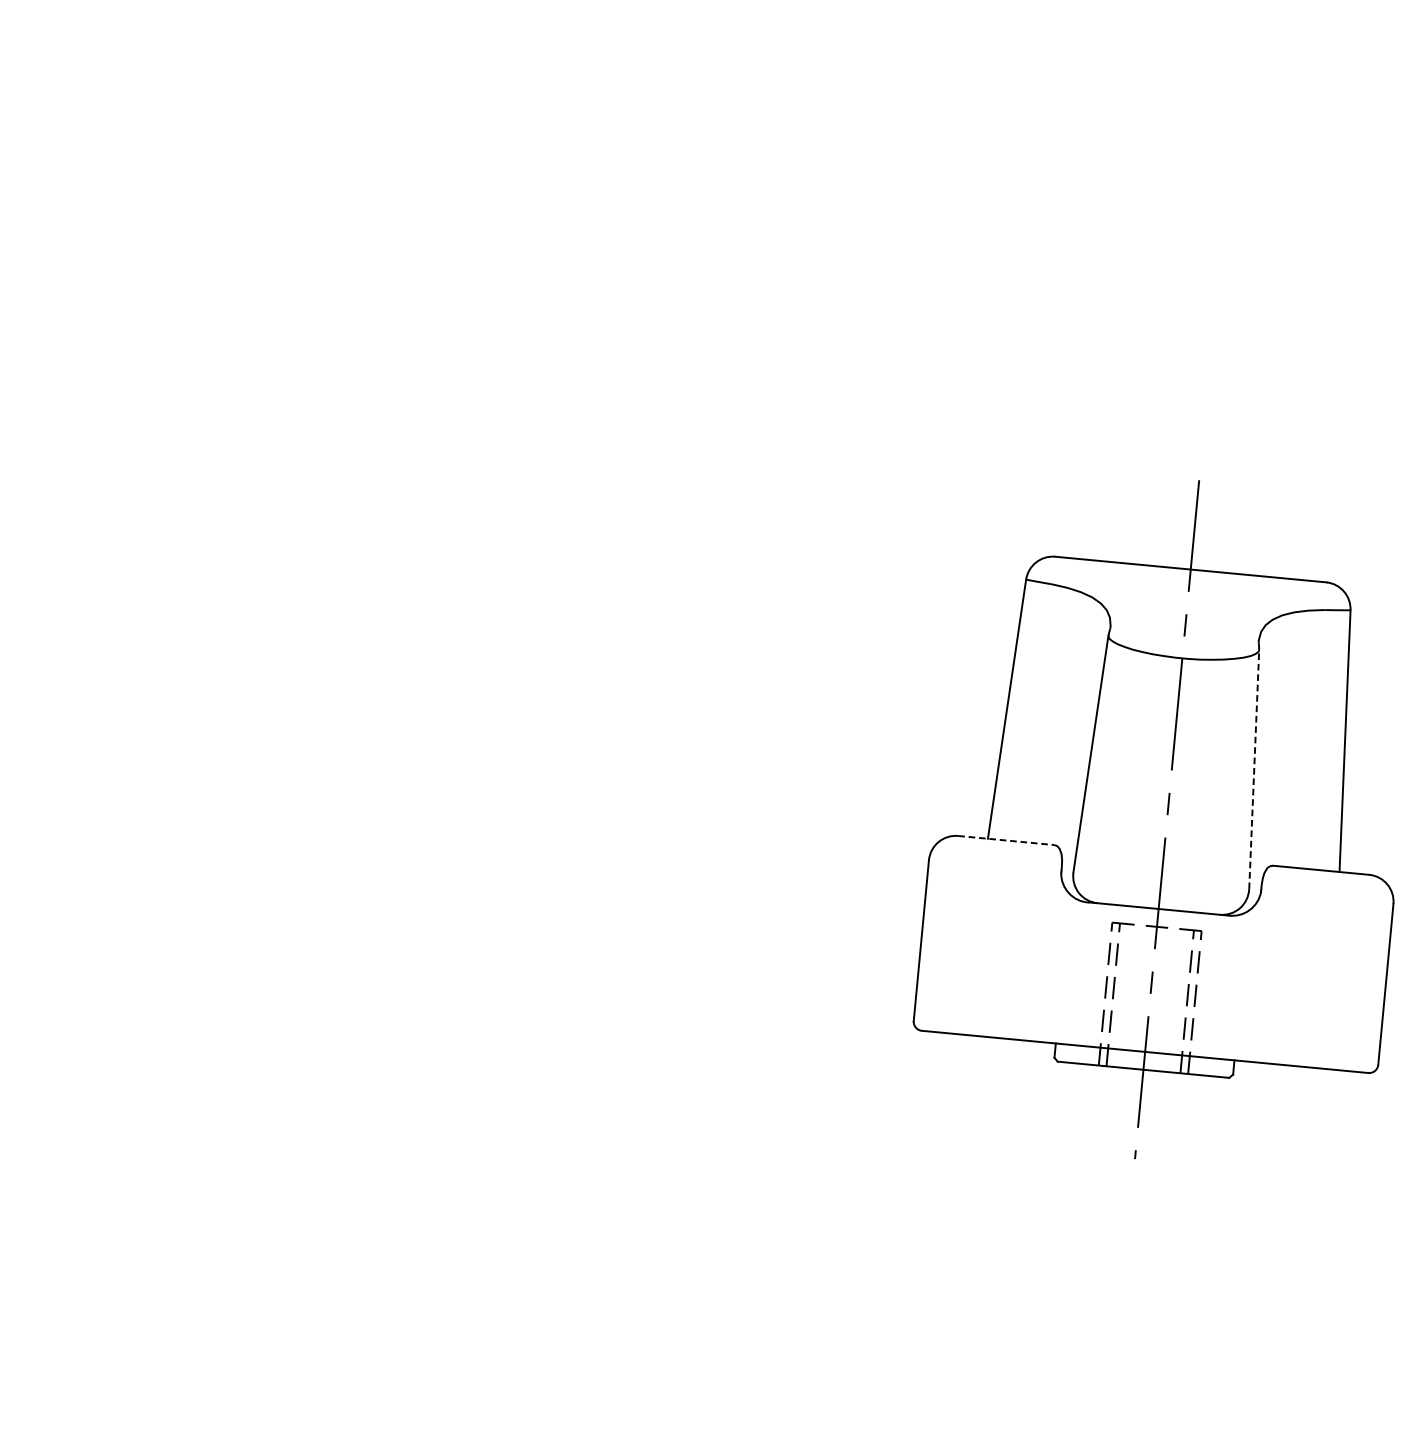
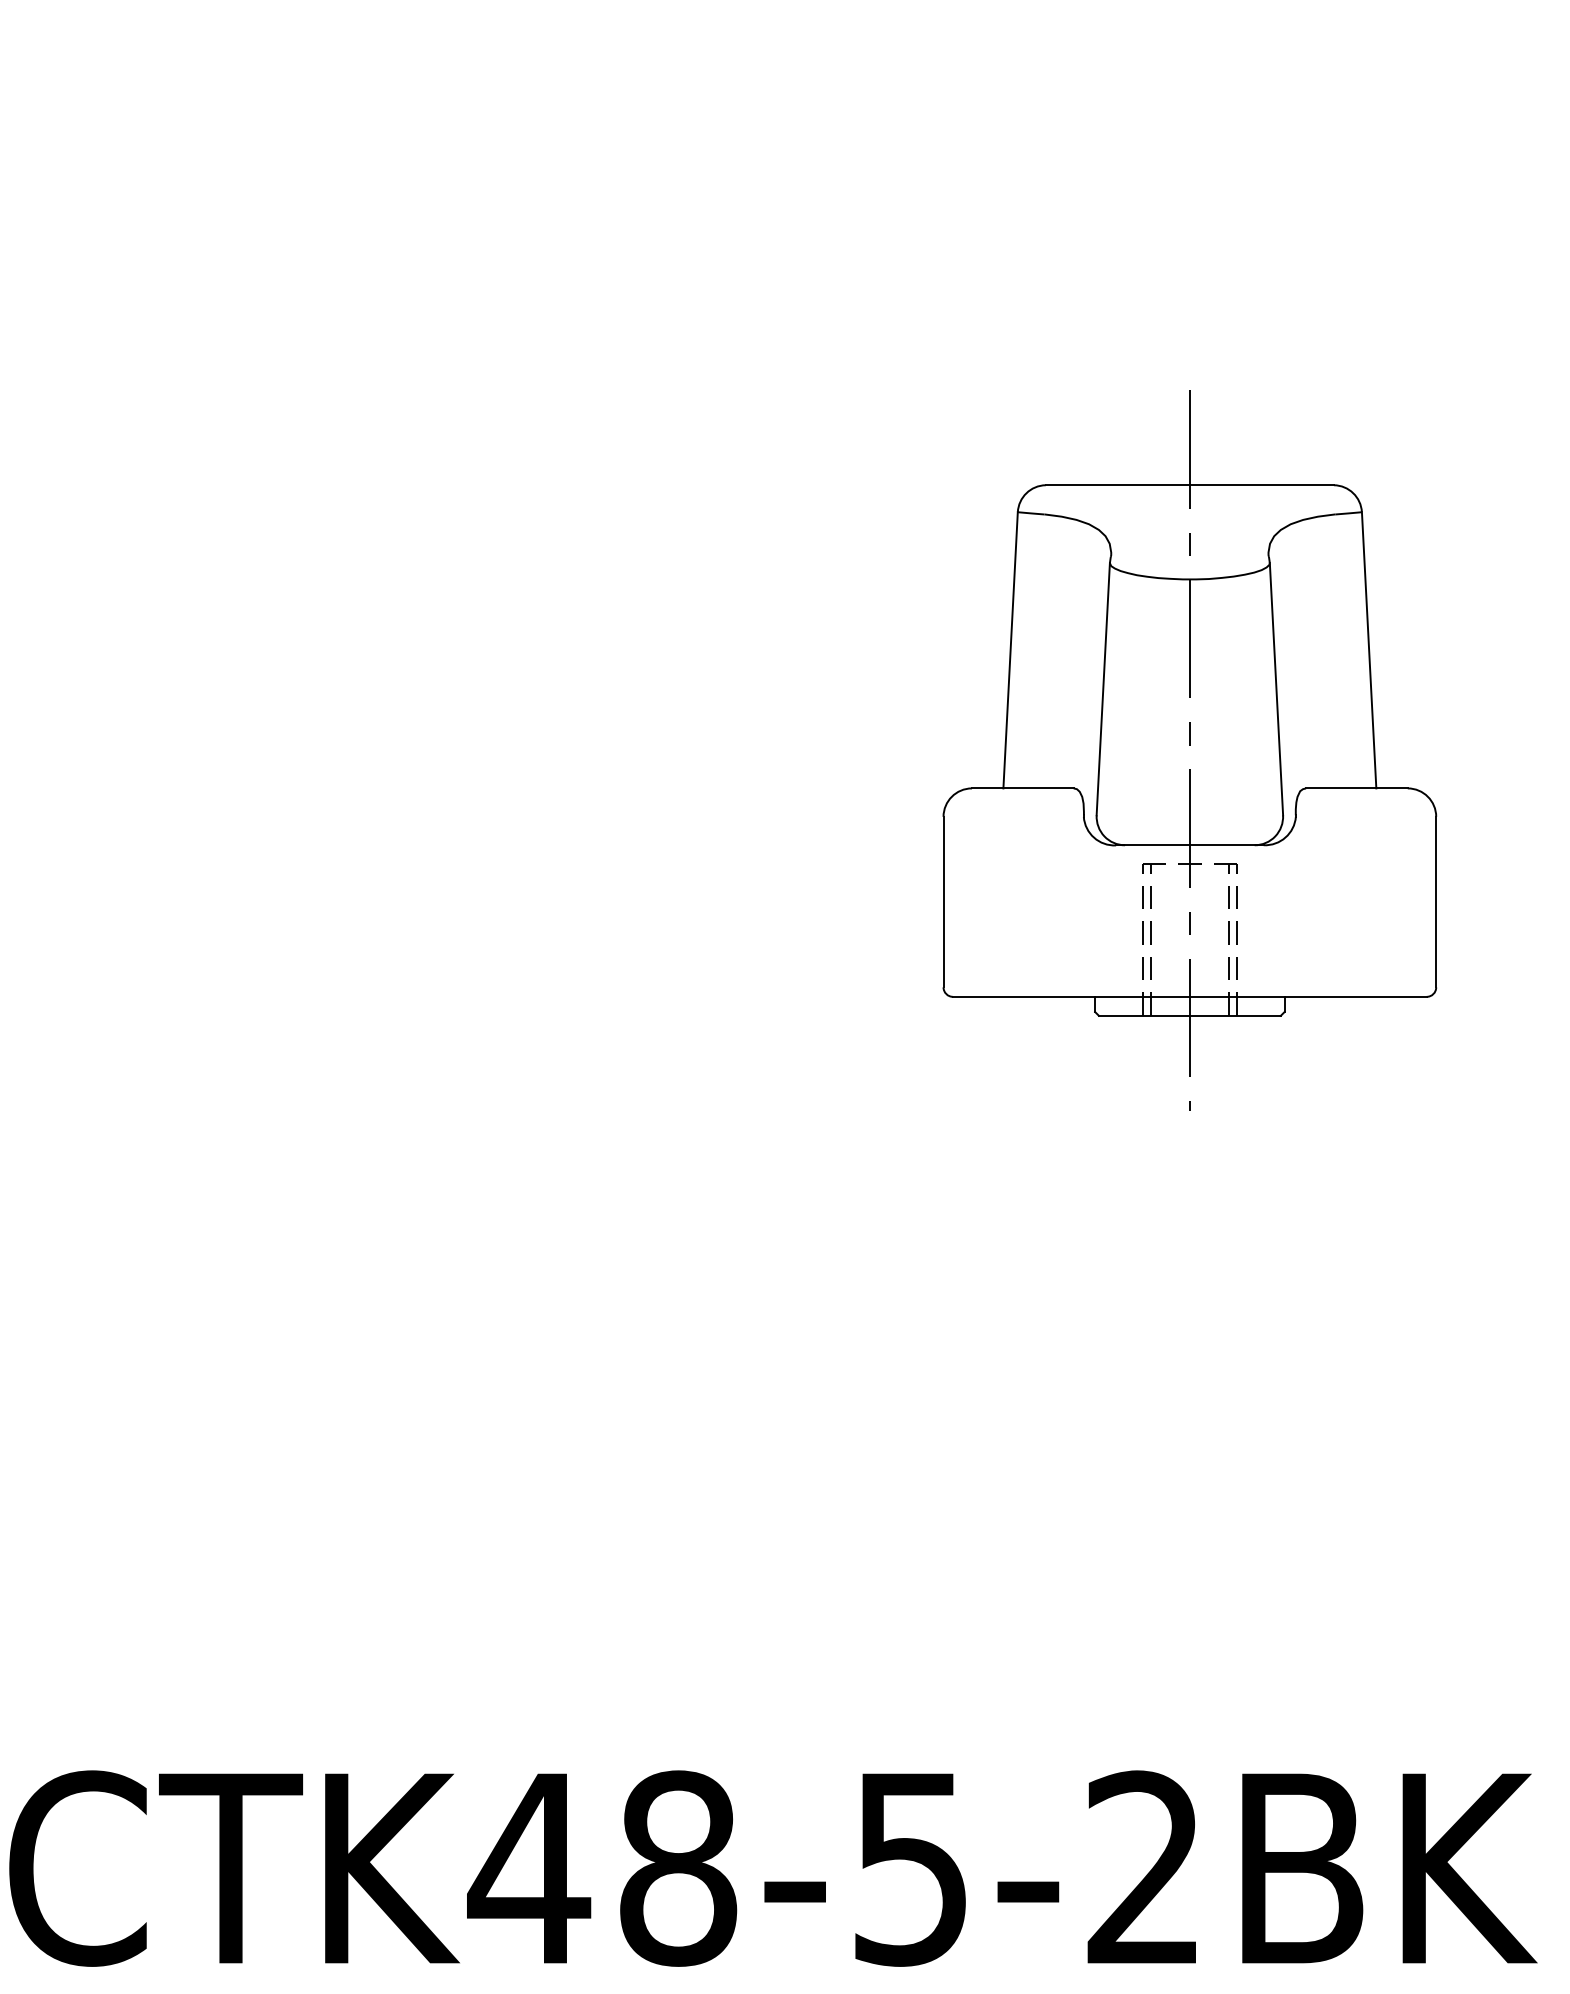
line: (1254, 768) -> (1276, 688), dashed -> solid
line: (1005, 840) -> (1022, 788), dashed -> solid

